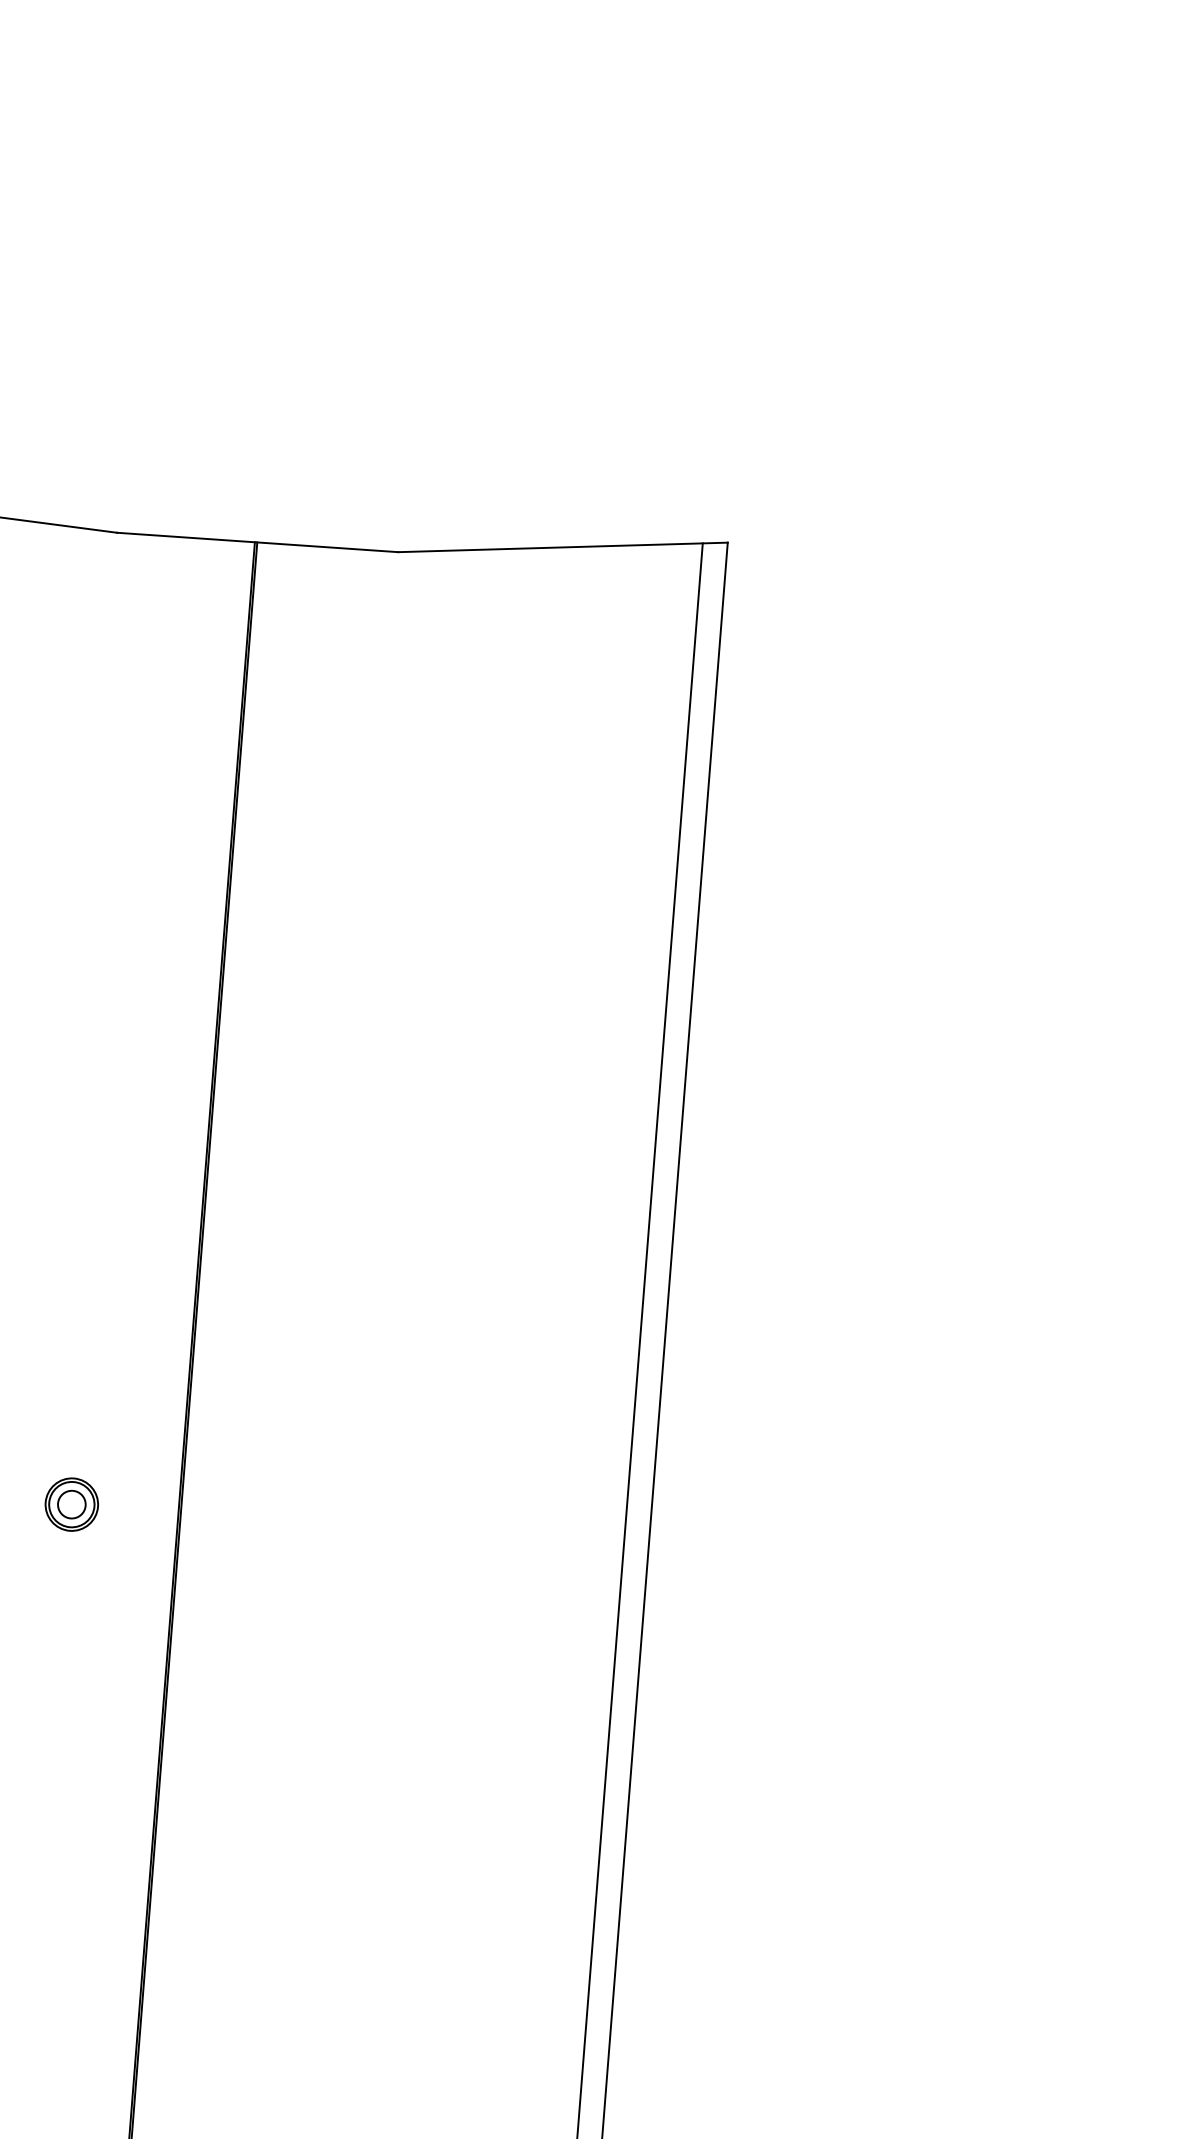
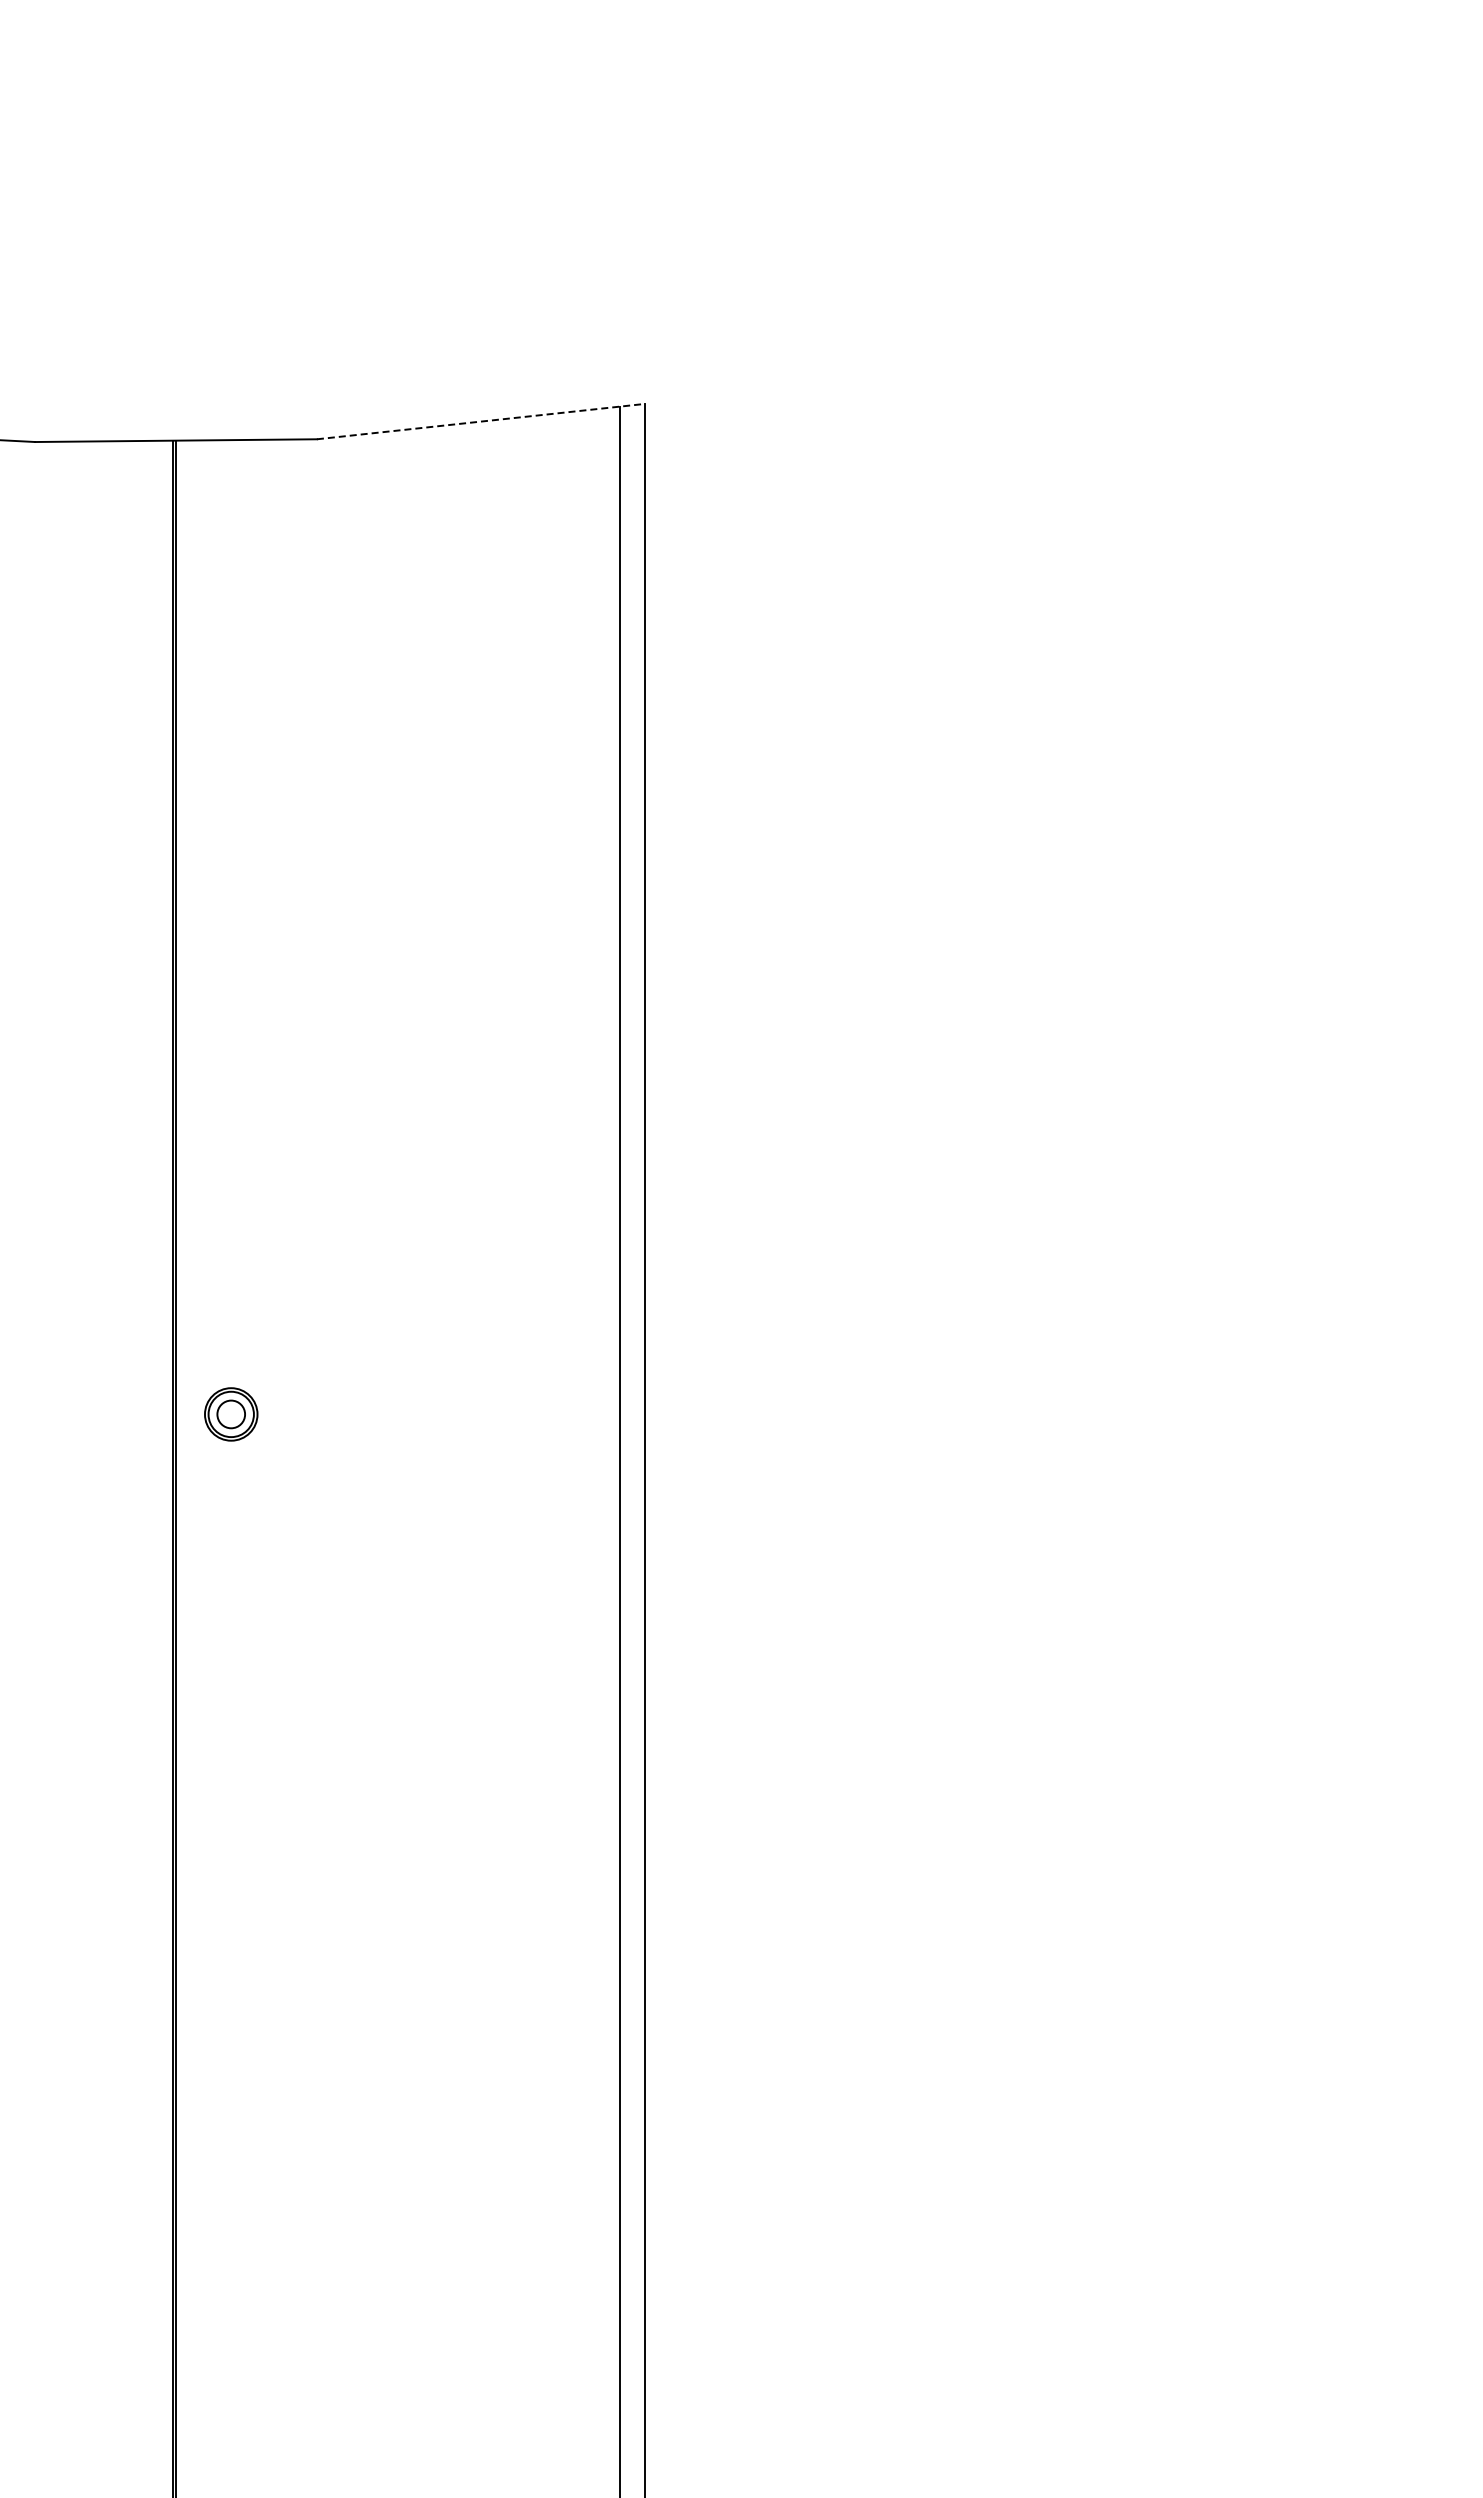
line: (562, 547) -> (480, 421), solid -> dashed
part: (72, 1504) -> (231, 1414), moved

